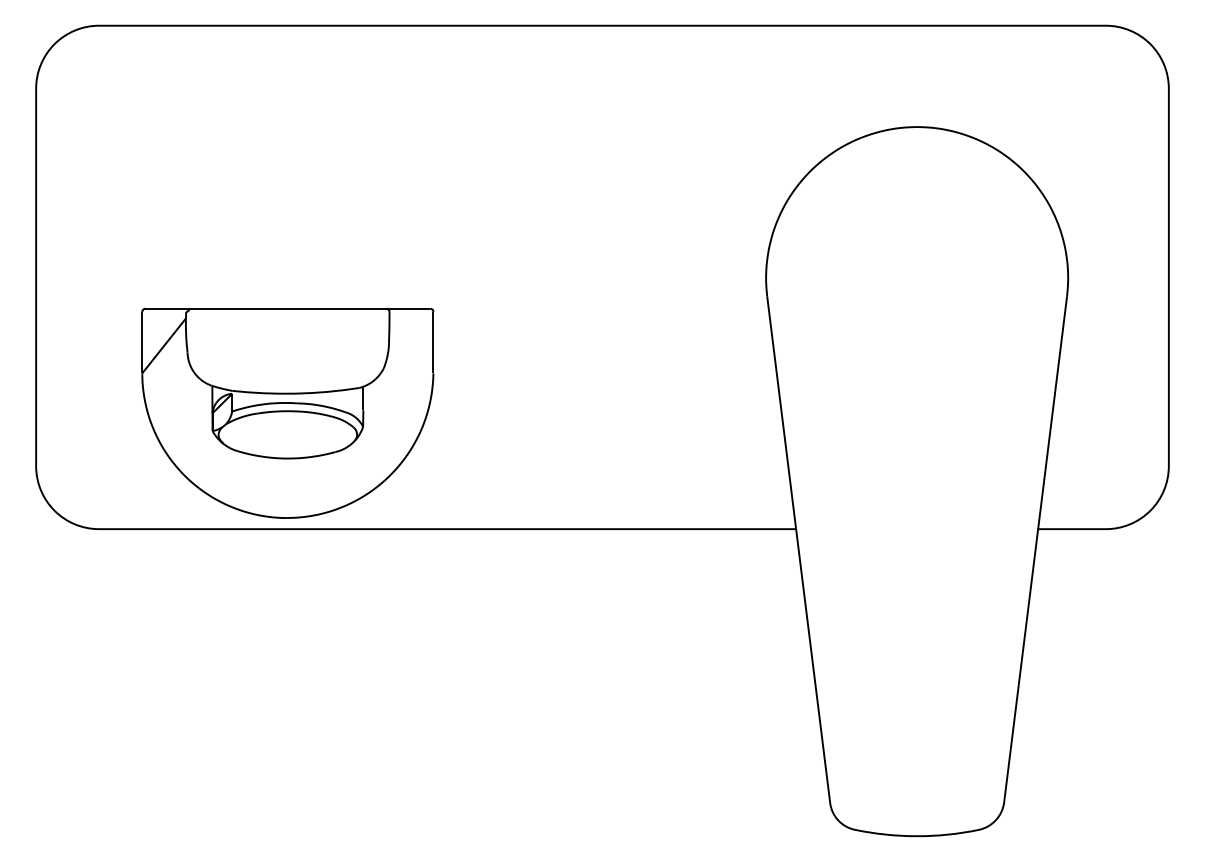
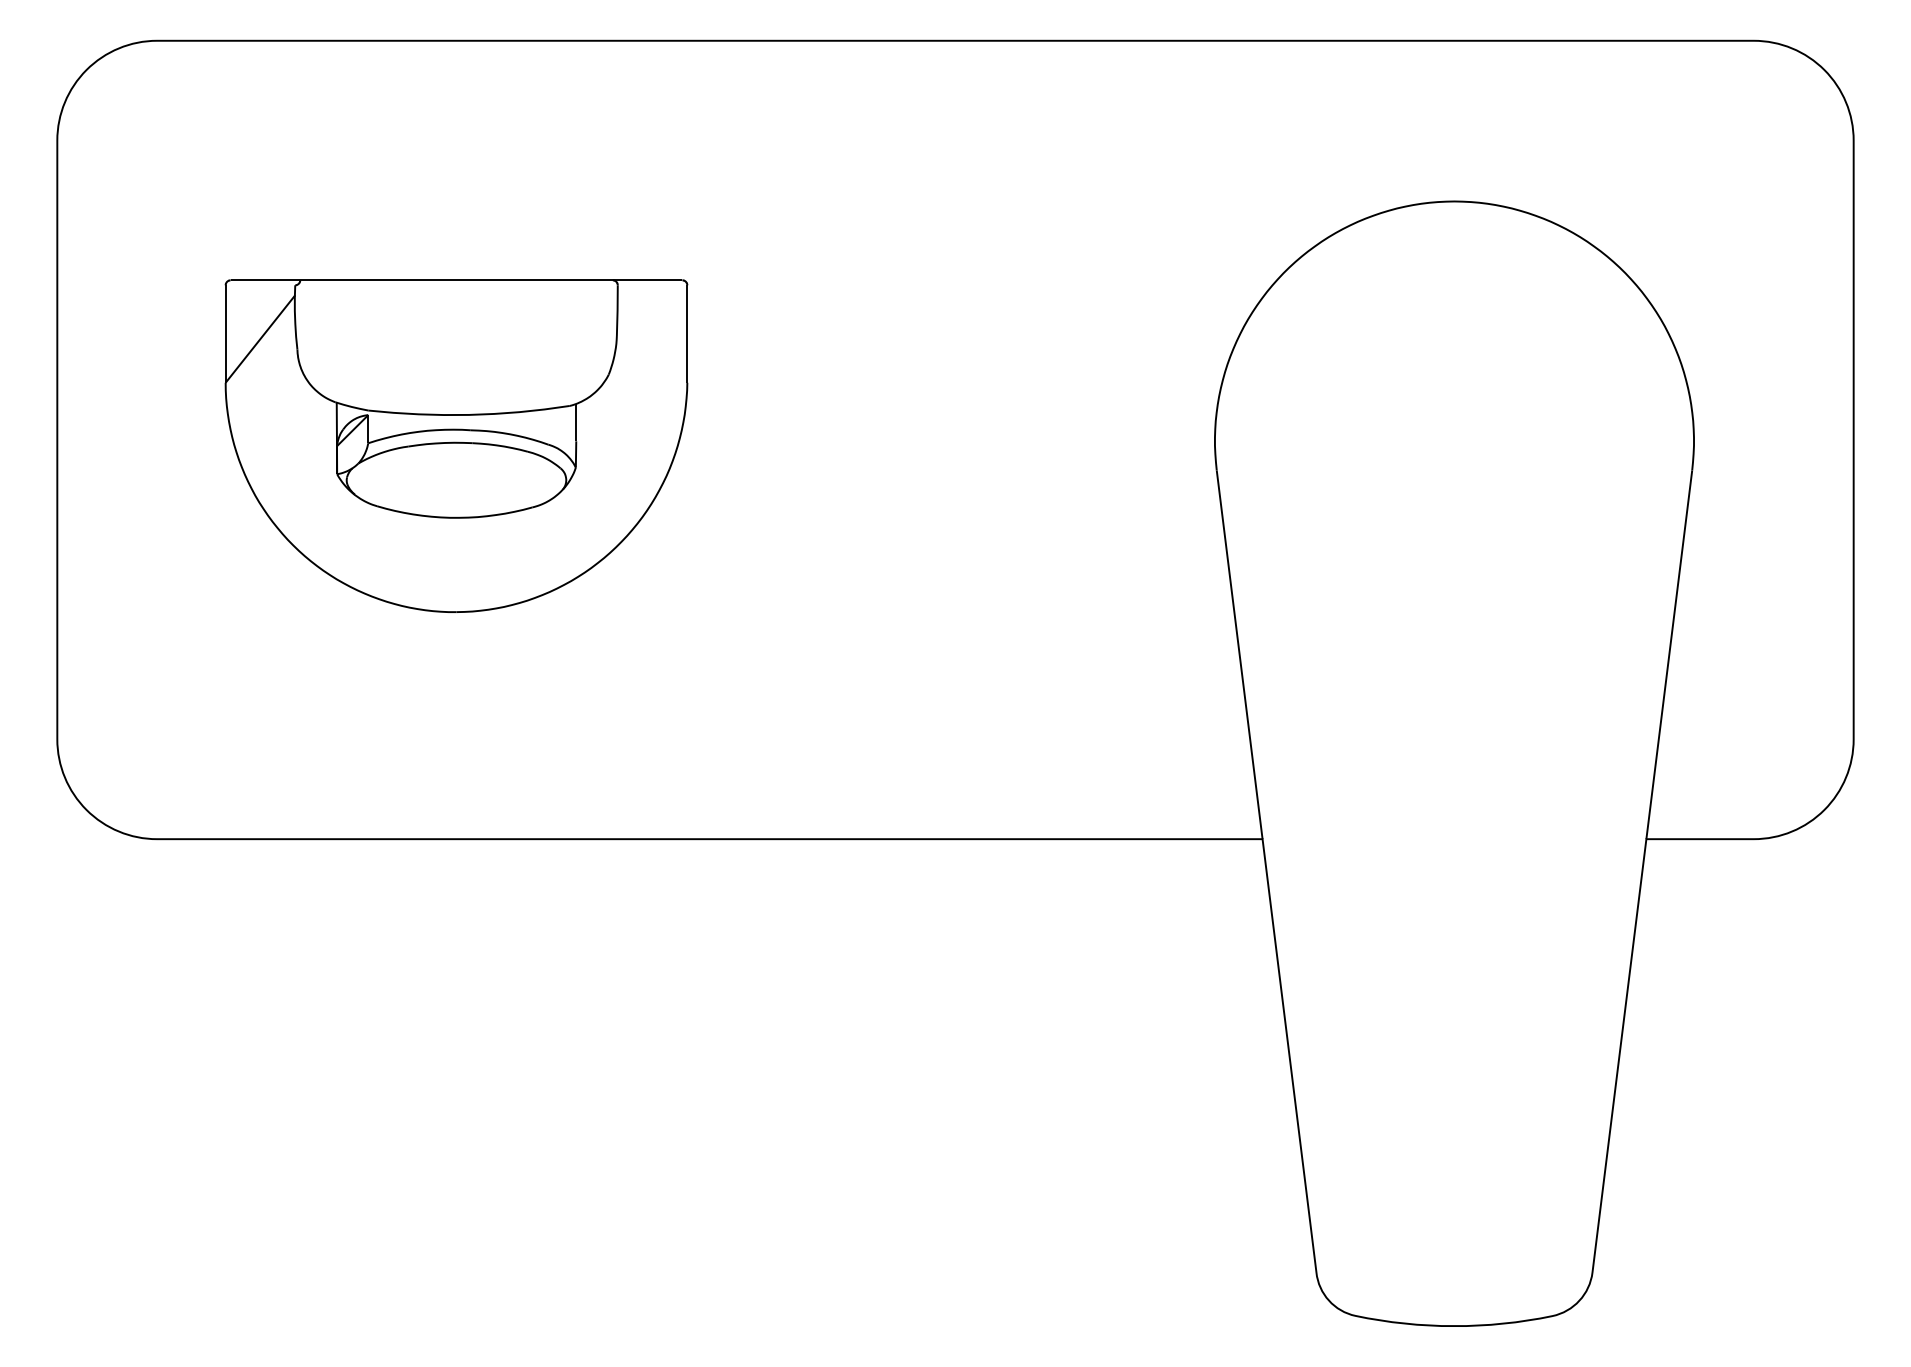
part: (287, 412) -> (455, 444), moved

